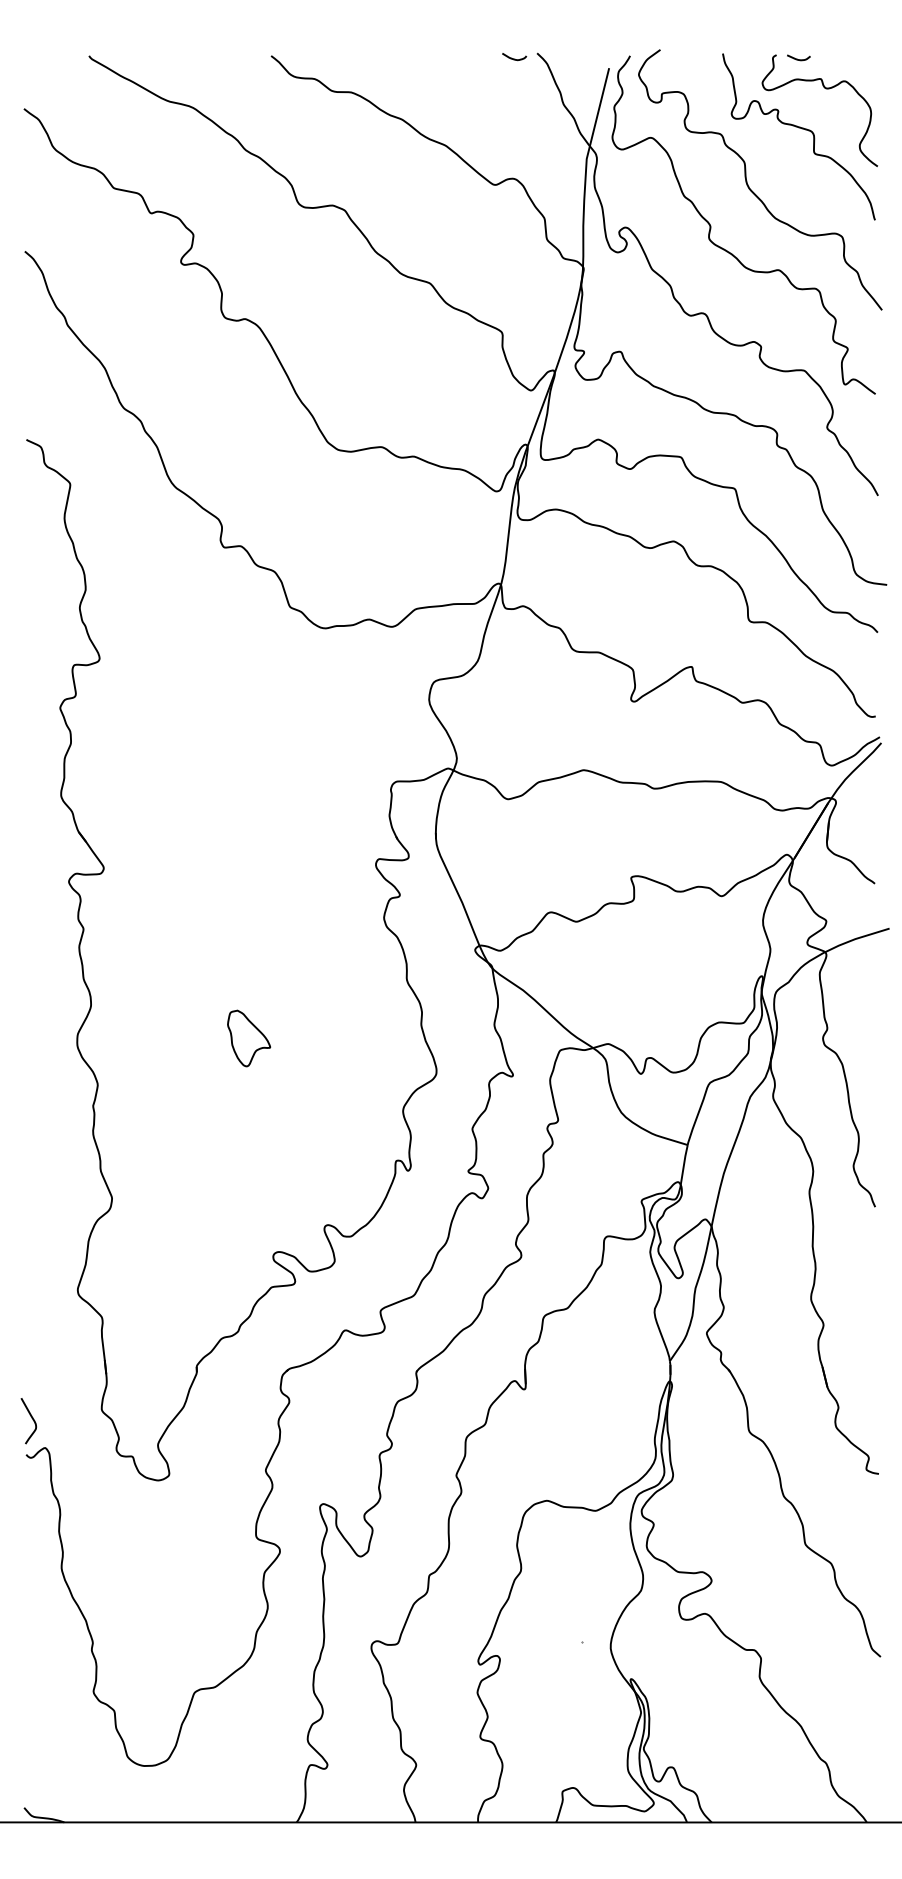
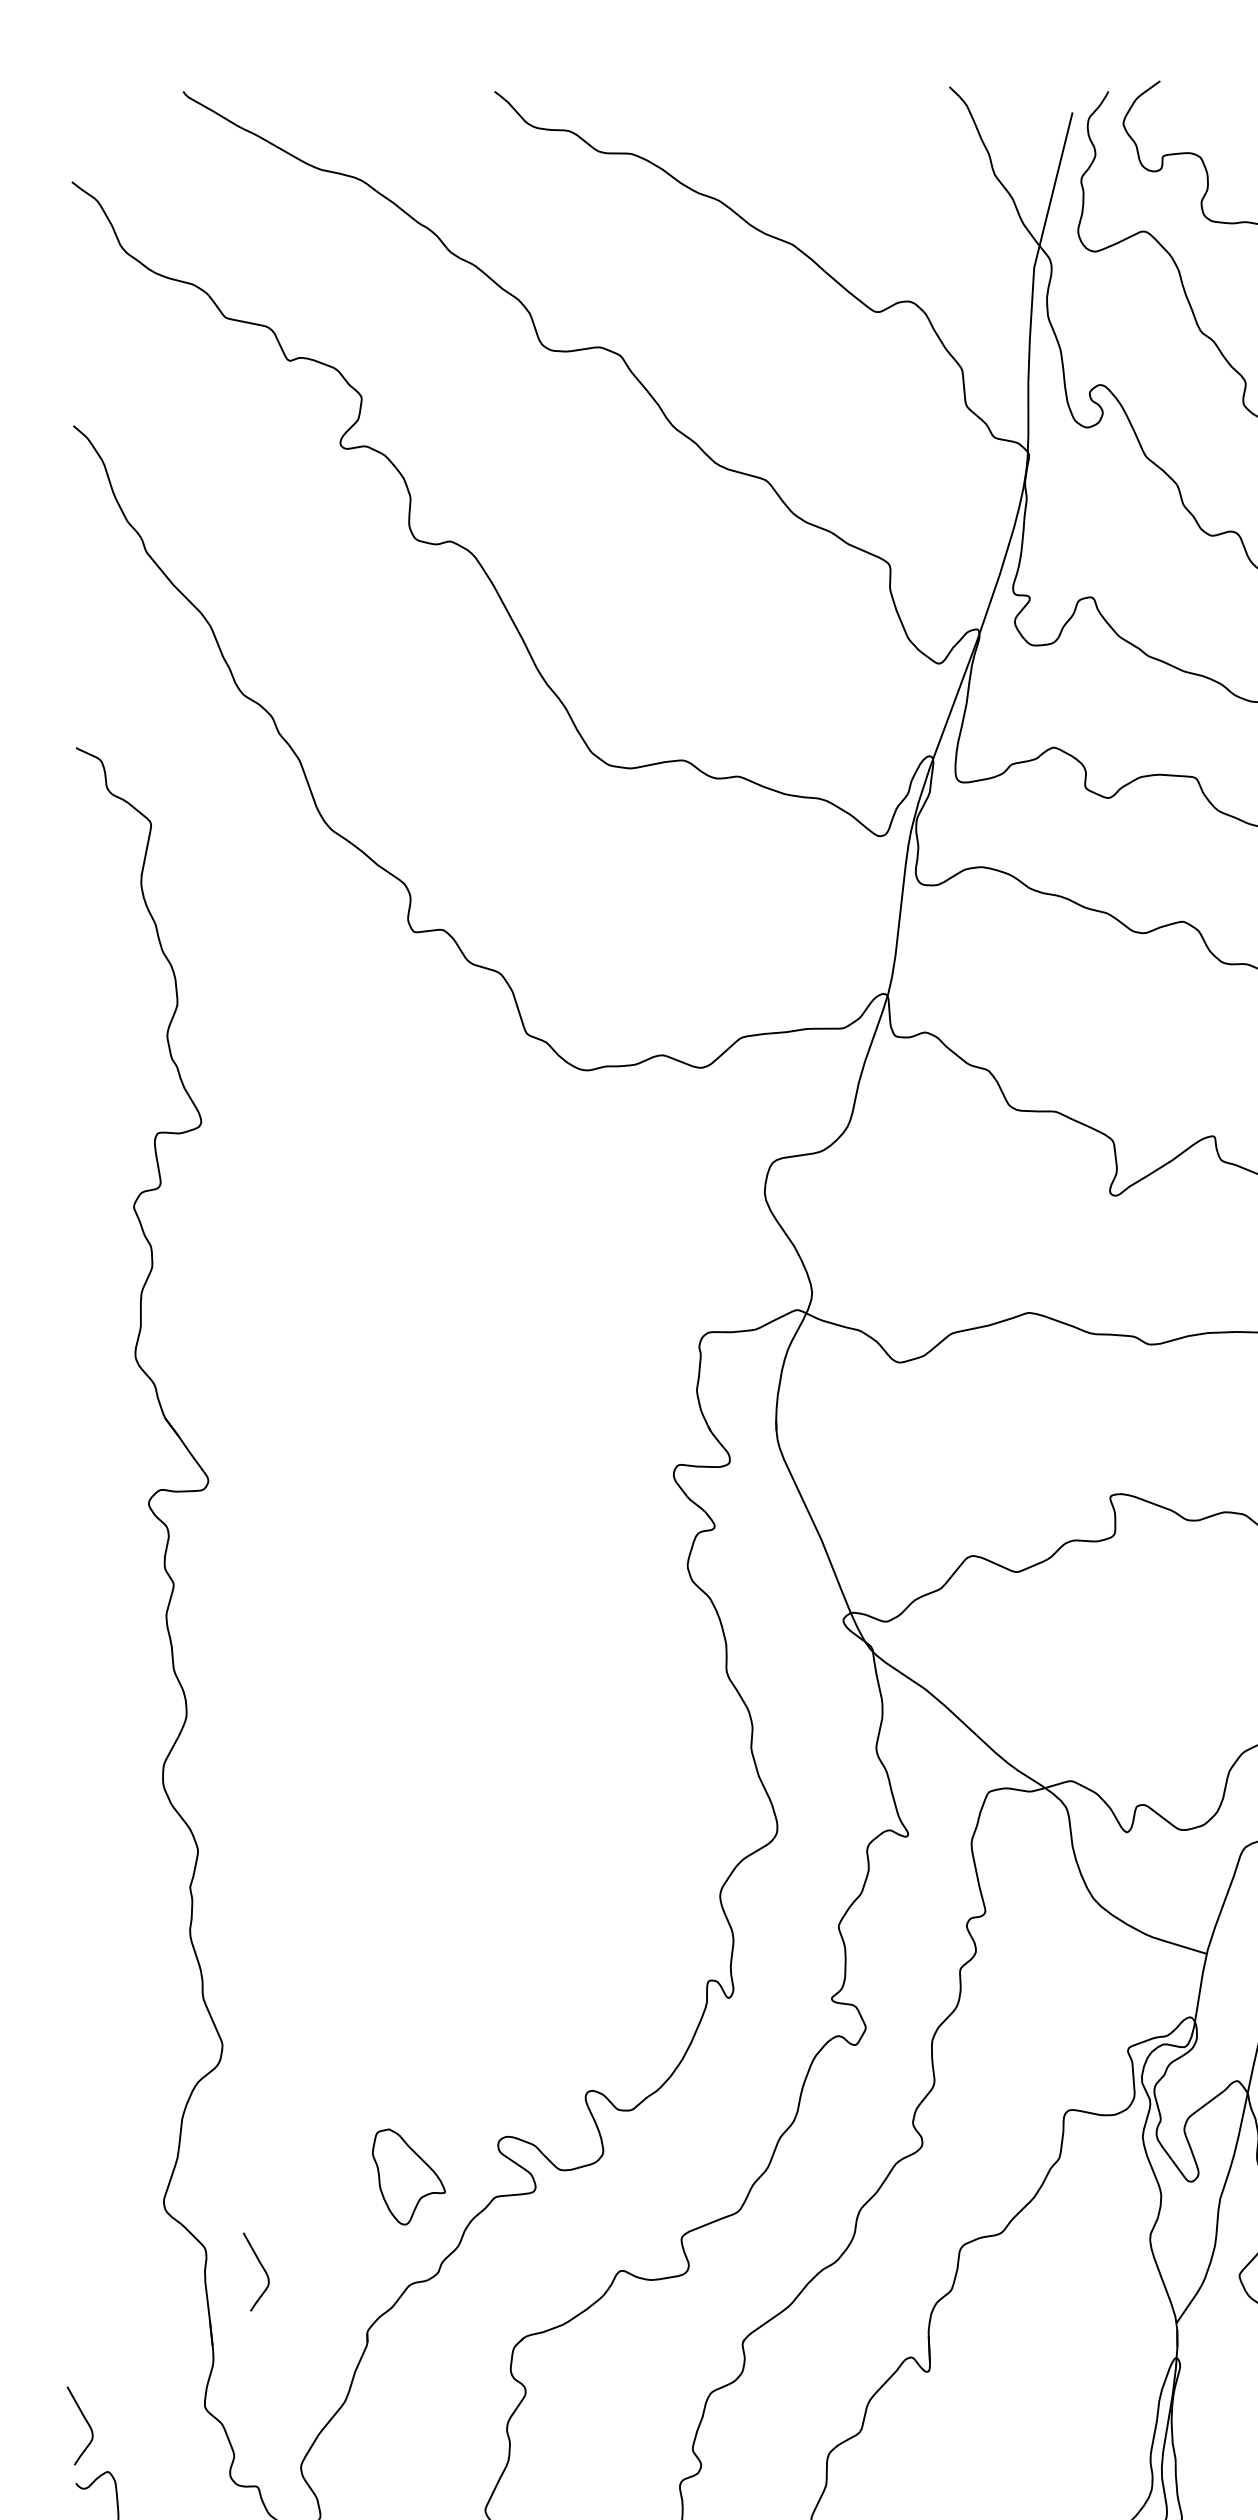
curve: (514, 58) -> (910, 95), removed
part: (249, 1038) -> (409, 2176), moved
curve: (135, 1330) -> (262, 2271), added

